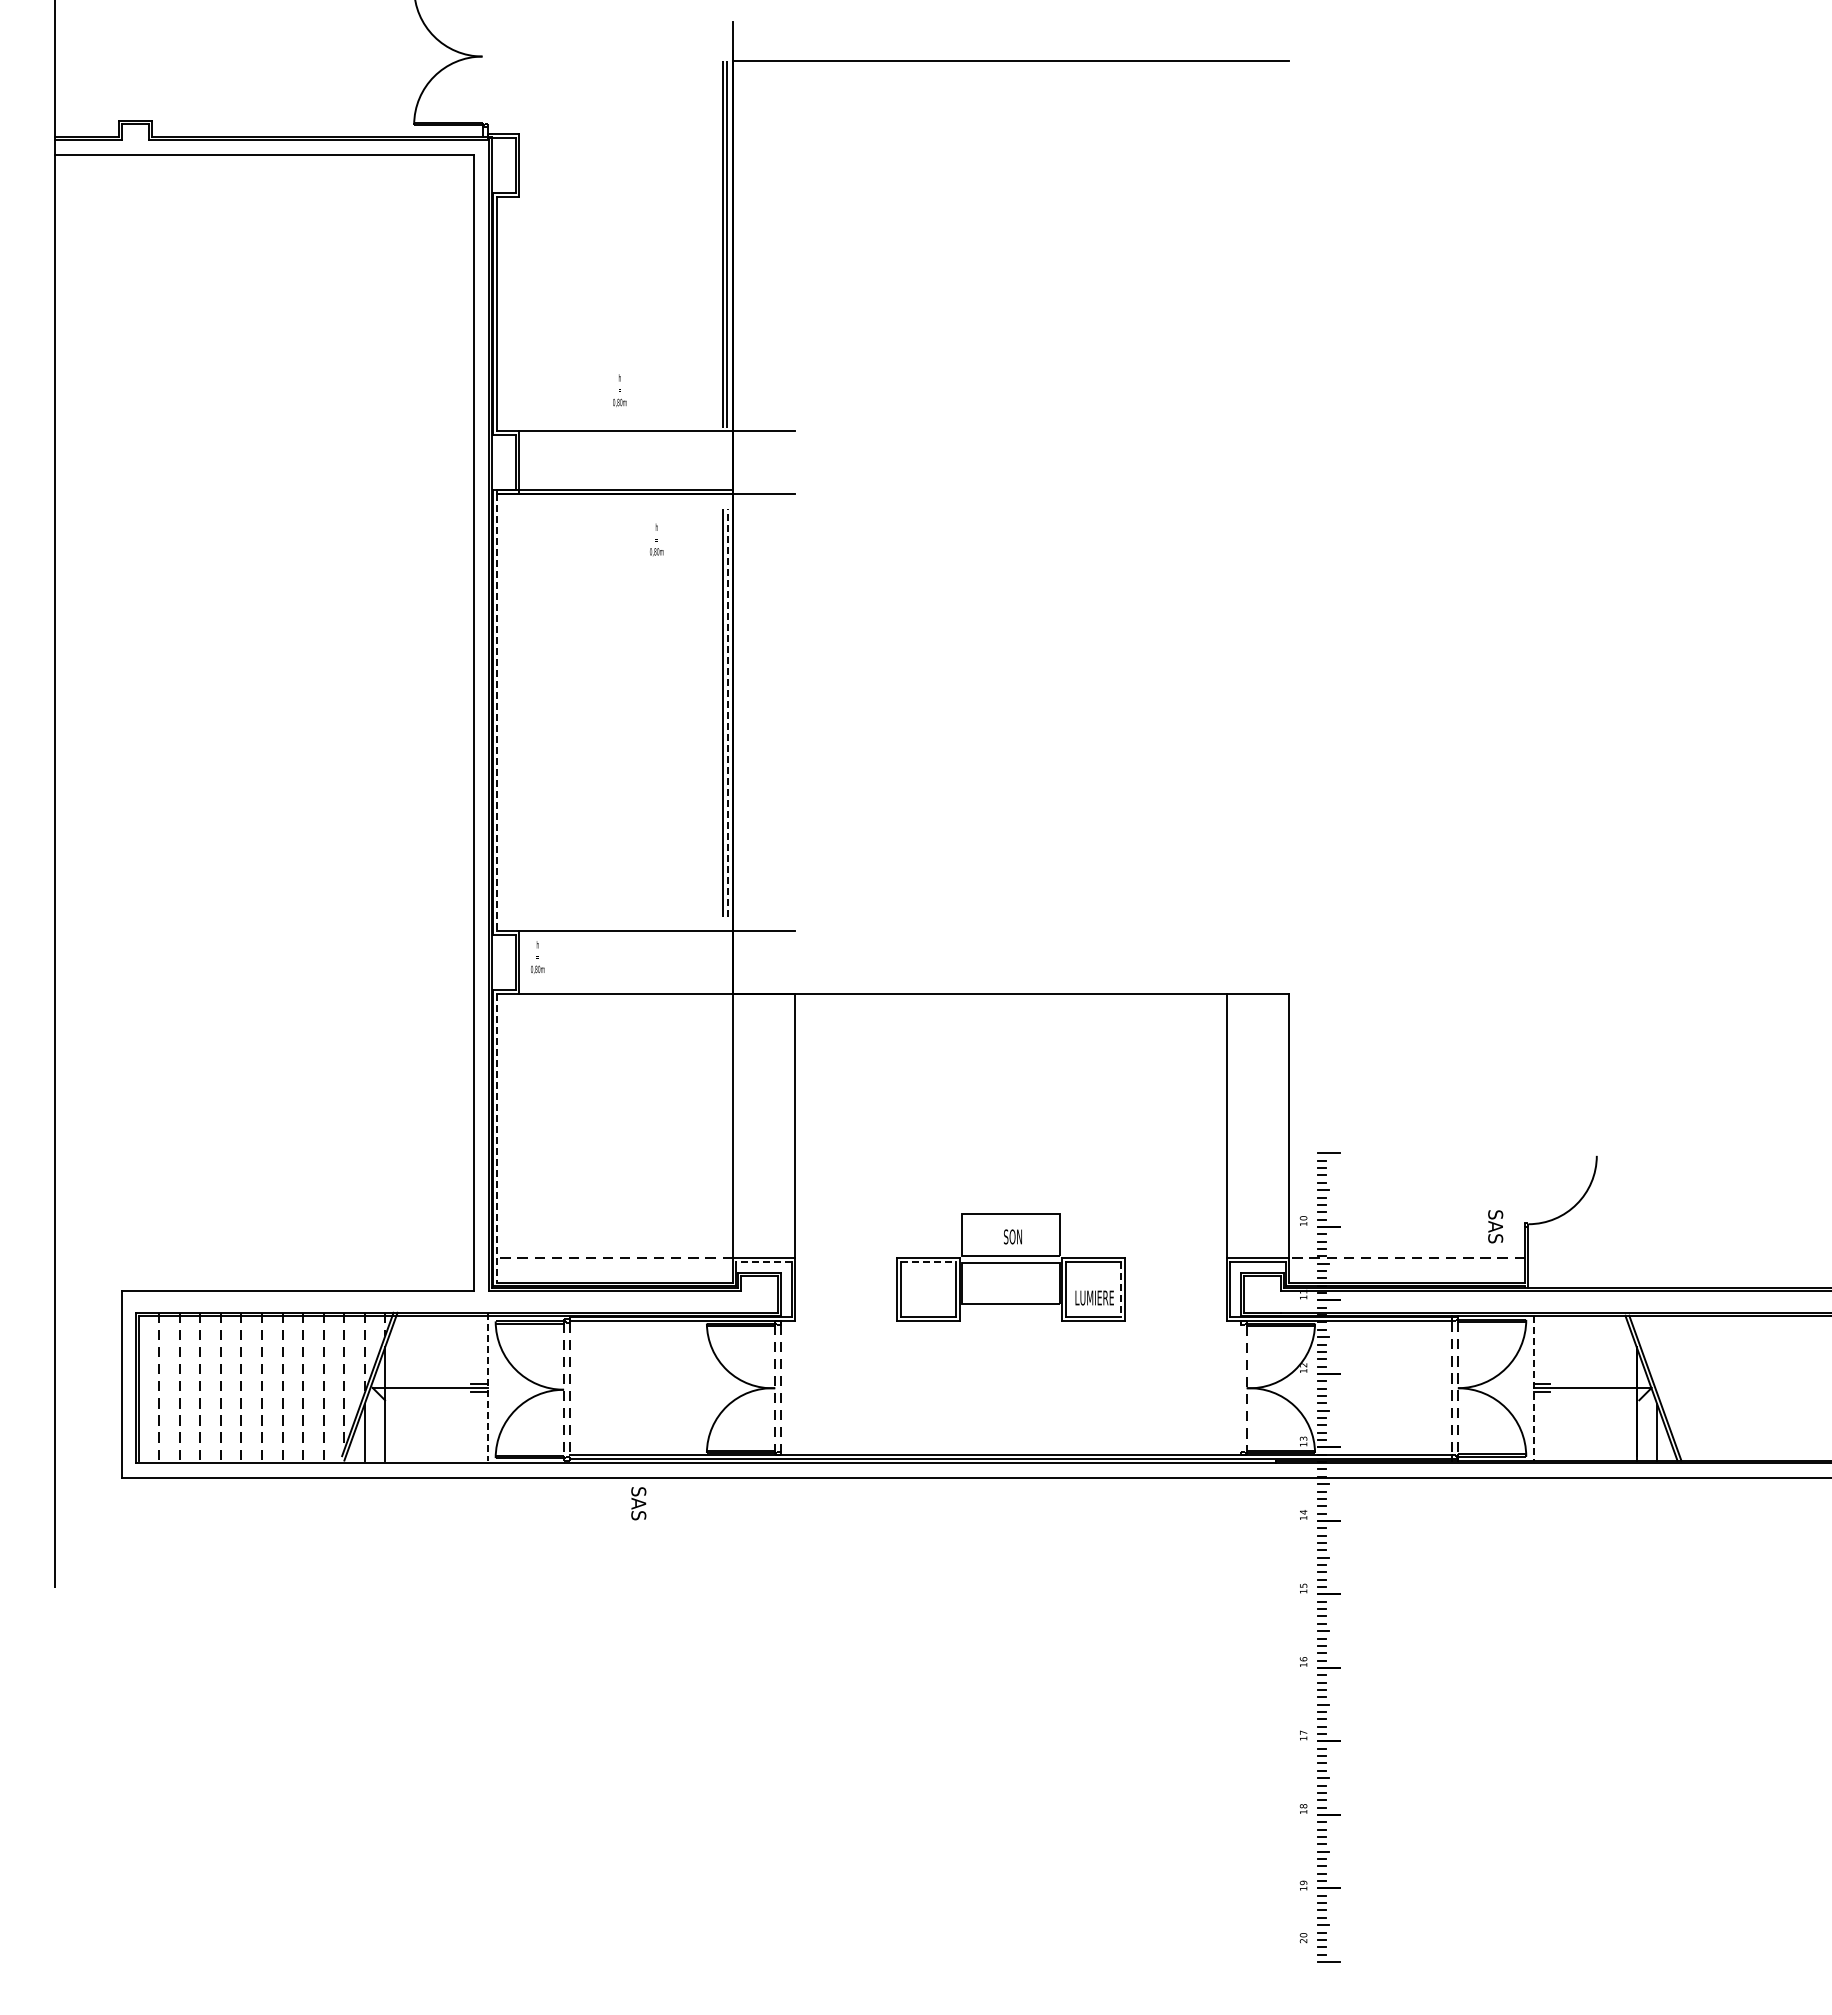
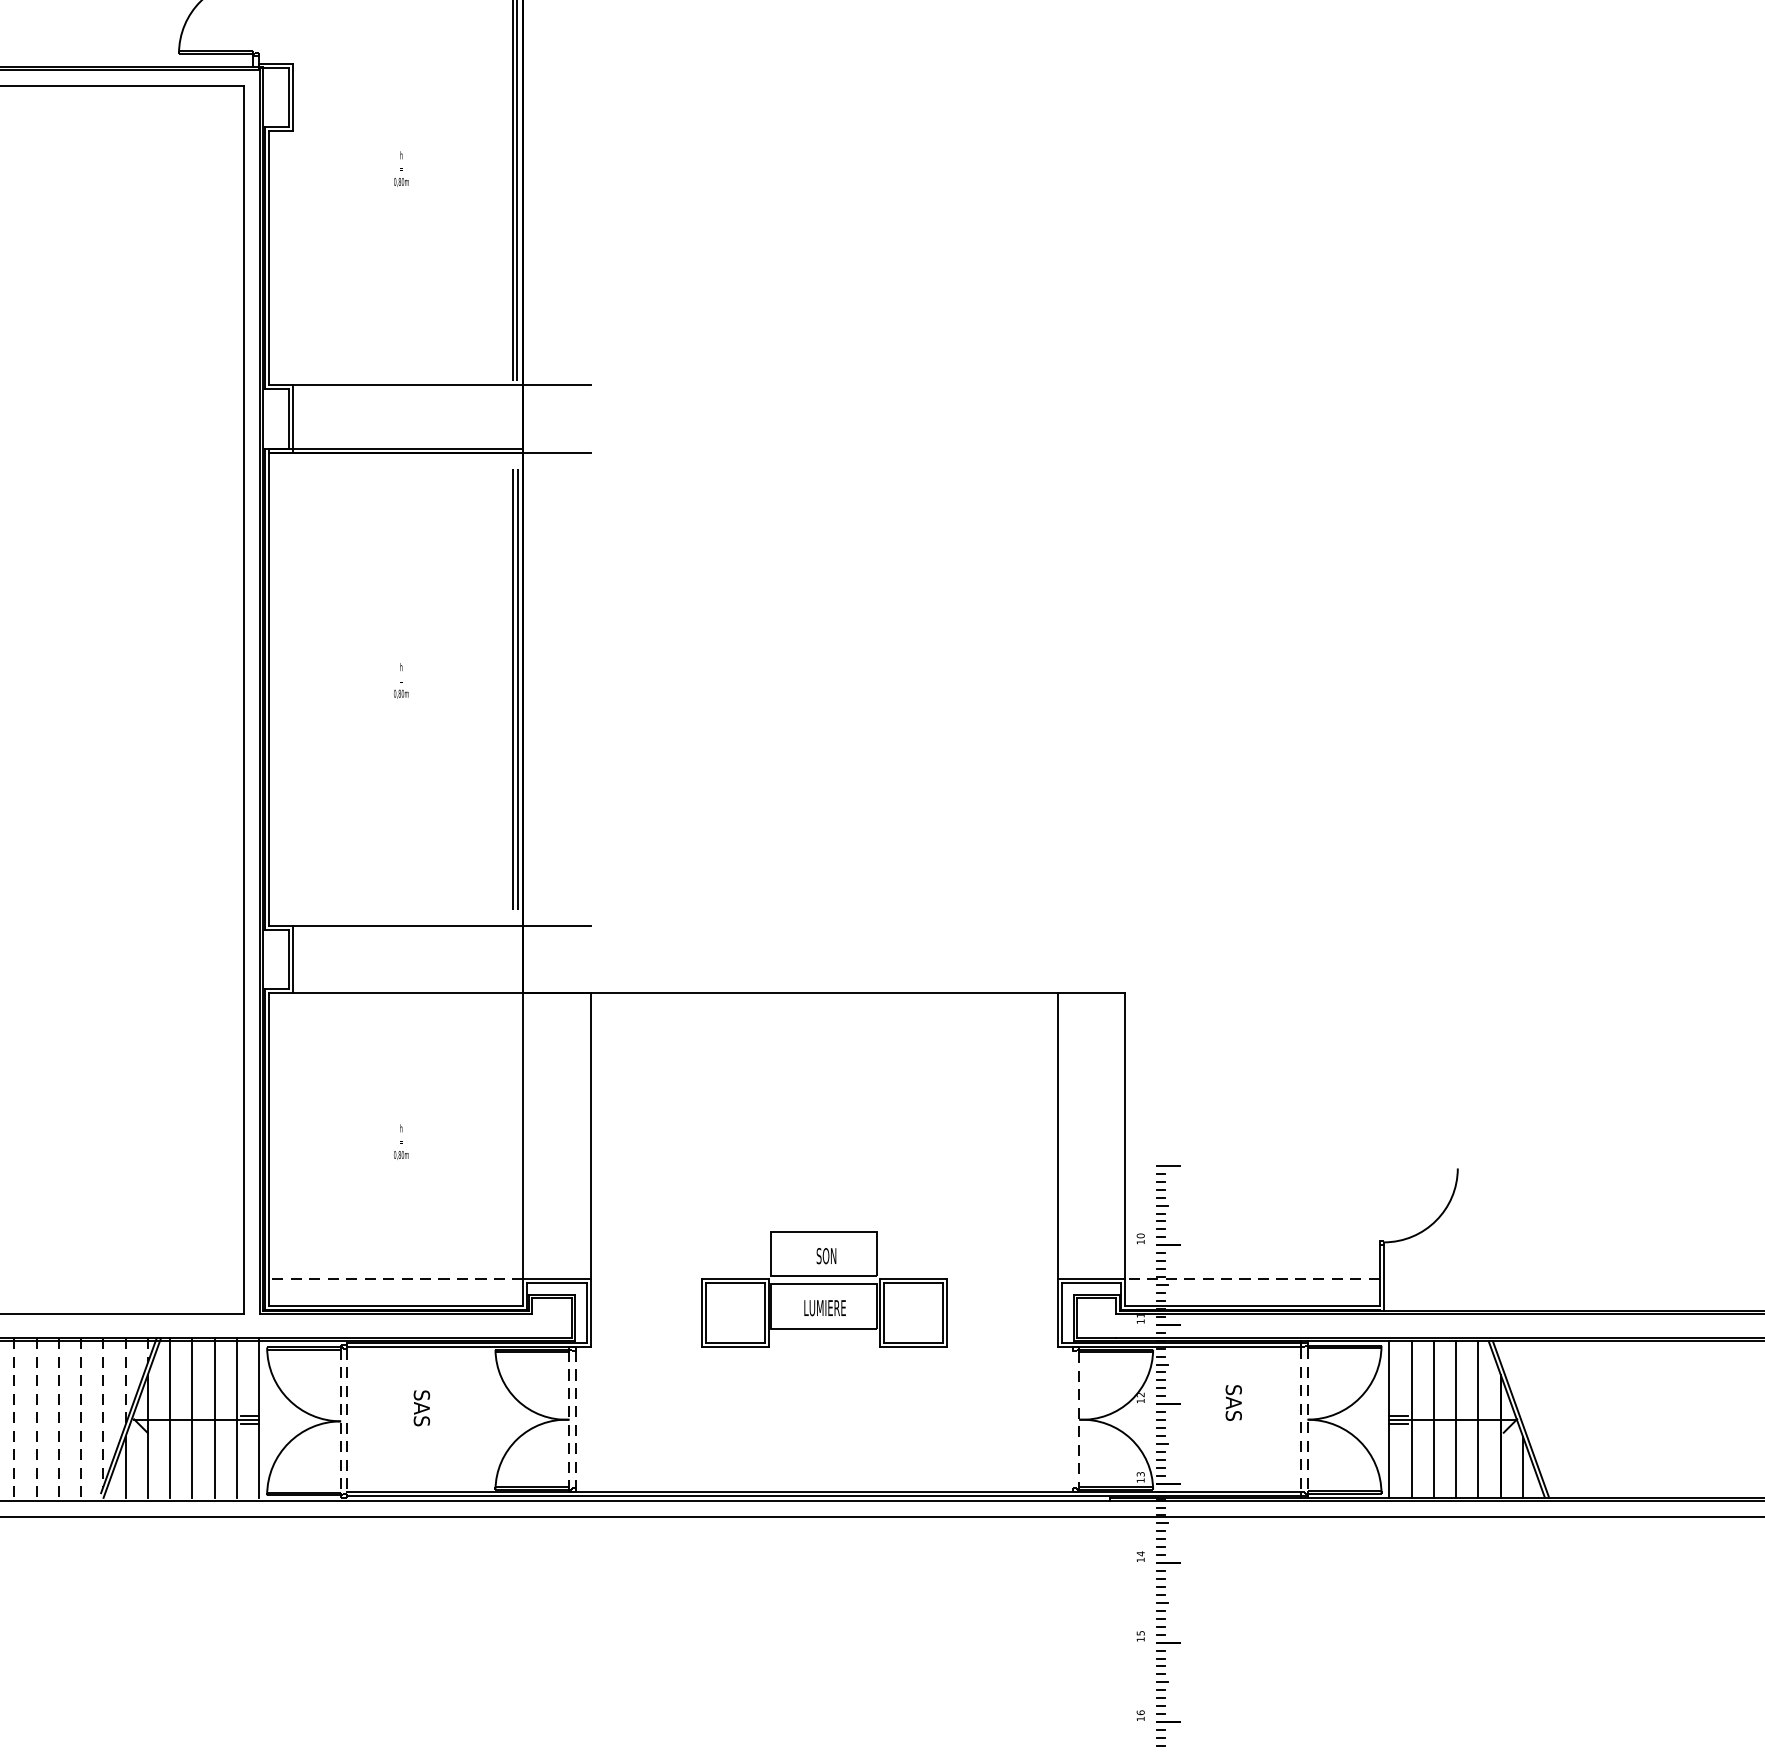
text: (619, 390) -> (401, 168), moved
text: (656, 539) -> (401, 680), moved
line: (497, 712) -> (269, 689), dashed -> solid
line: (727, 712) -> (517, 689), dashed -> solid
text: (537, 957) -> (401, 1142), moved
line: (497, 1138) -> (269, 1149), dashed -> solid
text: (1495, 1226) -> (1233, 1402), moved
line: (763, 1262) -> (556, 1283), dashed -> solid
line: (928, 1262) -> (735, 1283), dashed -> solid
line: (1120, 1289) -> (942, 1312), dashed -> solid
text: (1094, 1297) -> (824, 1307), moved
line: (406, 1386) -> (170, 1417), added
line: (426, 1386) -> (192, 1417), added
line: (447, 1386) -> (215, 1417), added
line: (467, 1386) -> (236, 1417), added
line: (488, 1386) -> (259, 1417), dashed -> solid
line: (1554, 1387) -> (1412, 1418), added
line: (1574, 1387) -> (1433, 1418), added
line: (1595, 1387) -> (1456, 1418), added
line: (1615, 1387) -> (1478, 1418), added
line: (1533, 1388) -> (1389, 1420), dashed -> solid
text: (638, 1503) -> (421, 1408), moved

